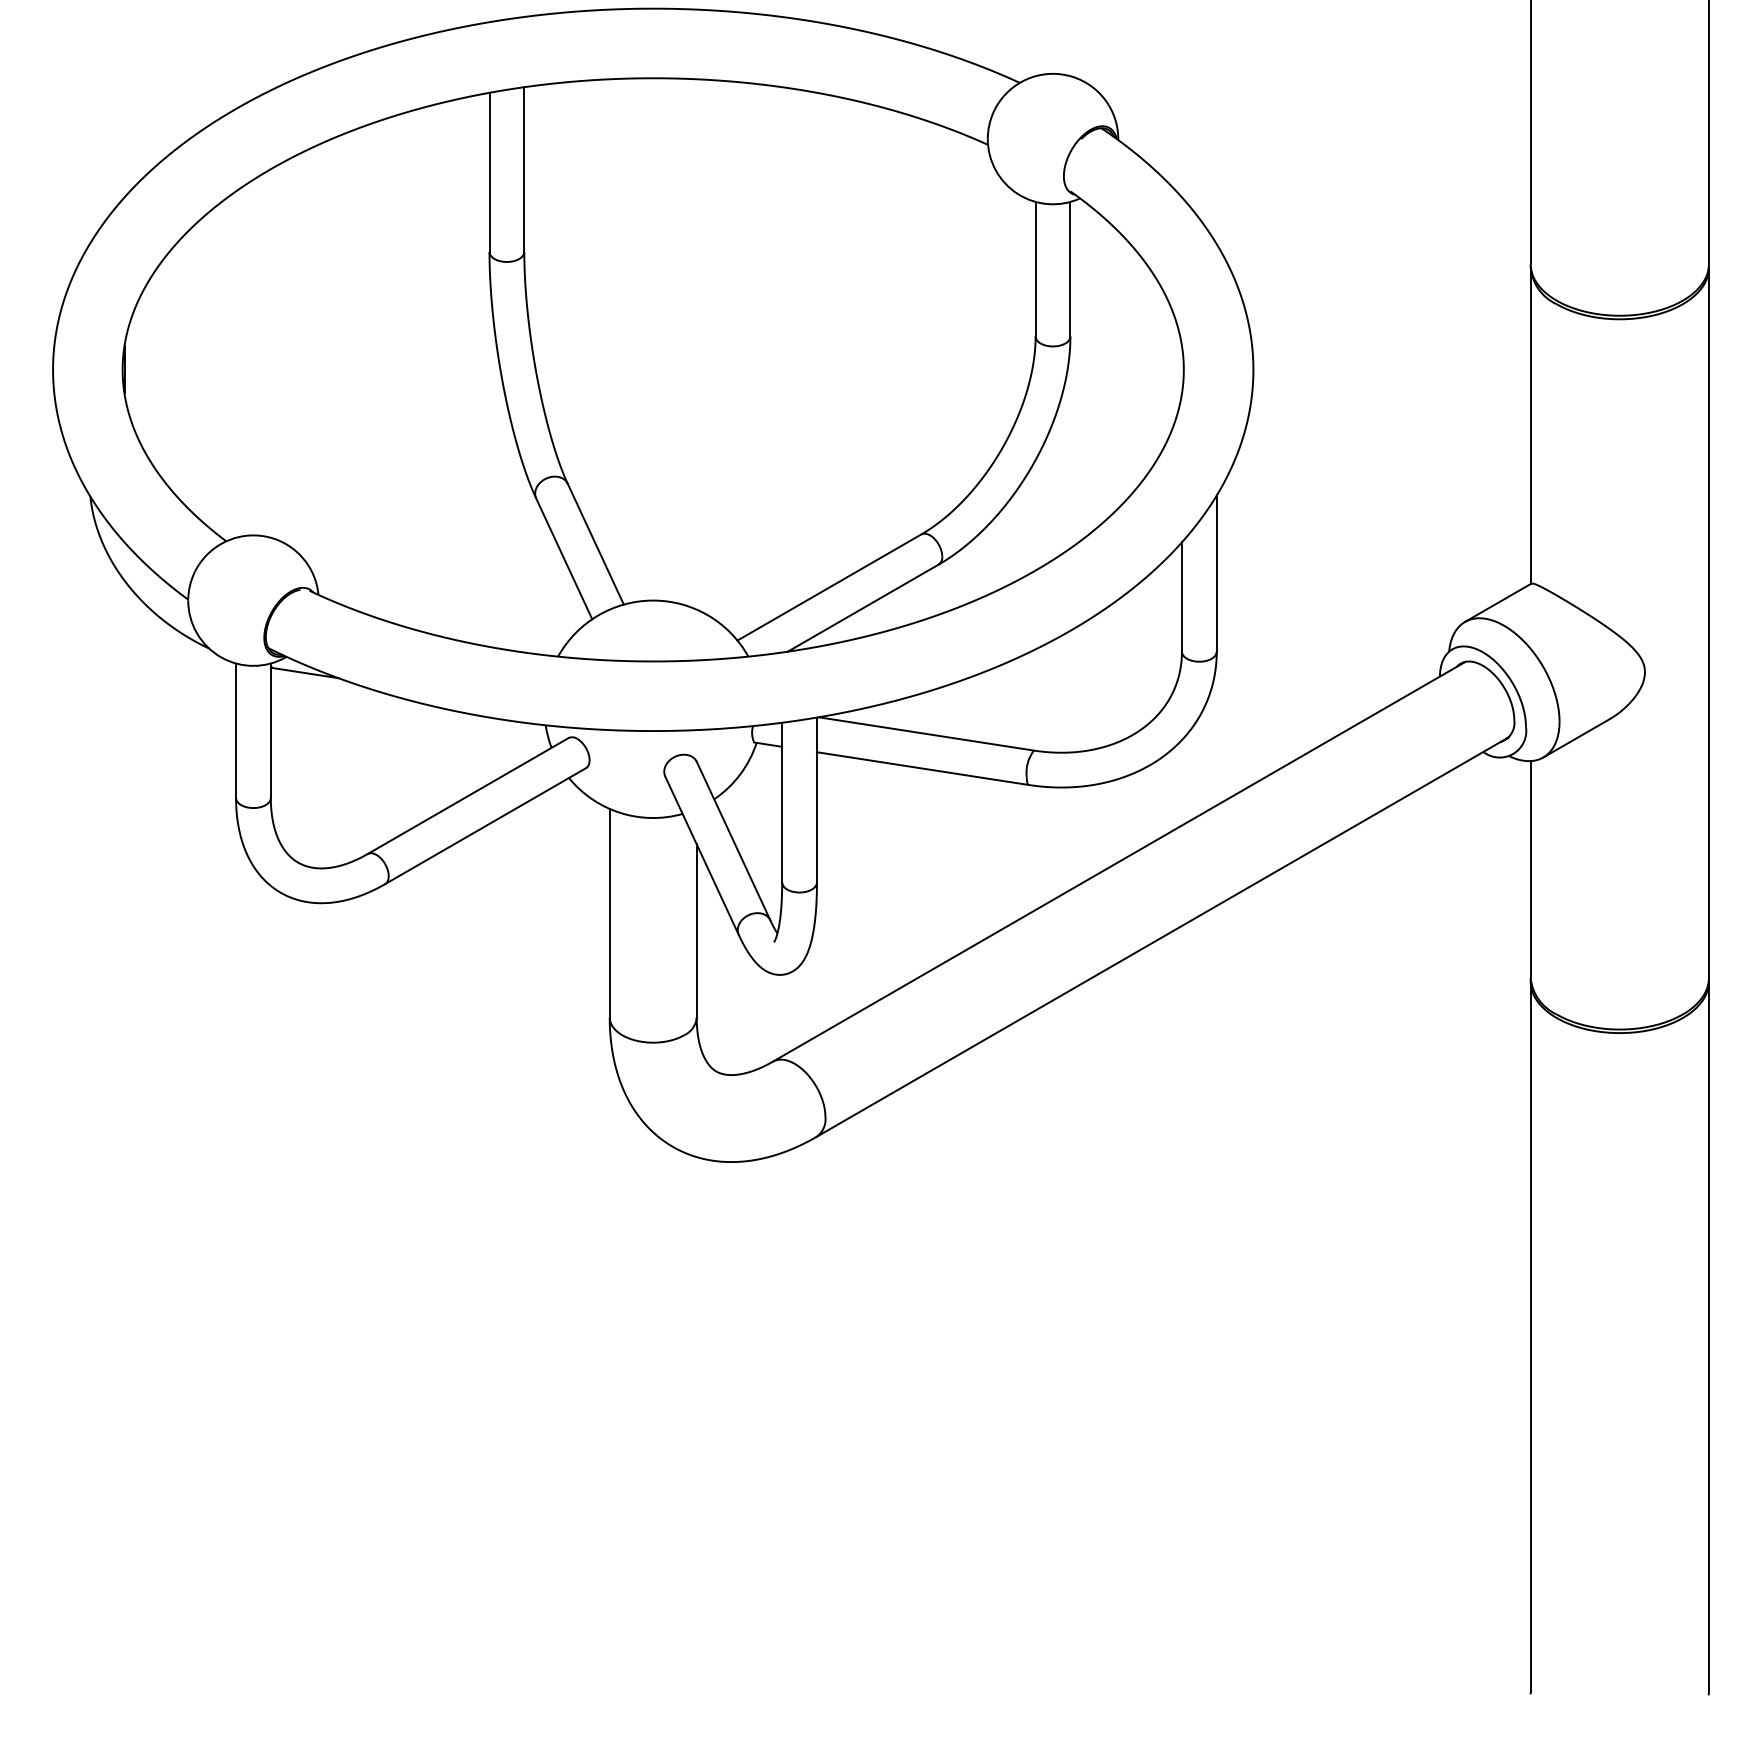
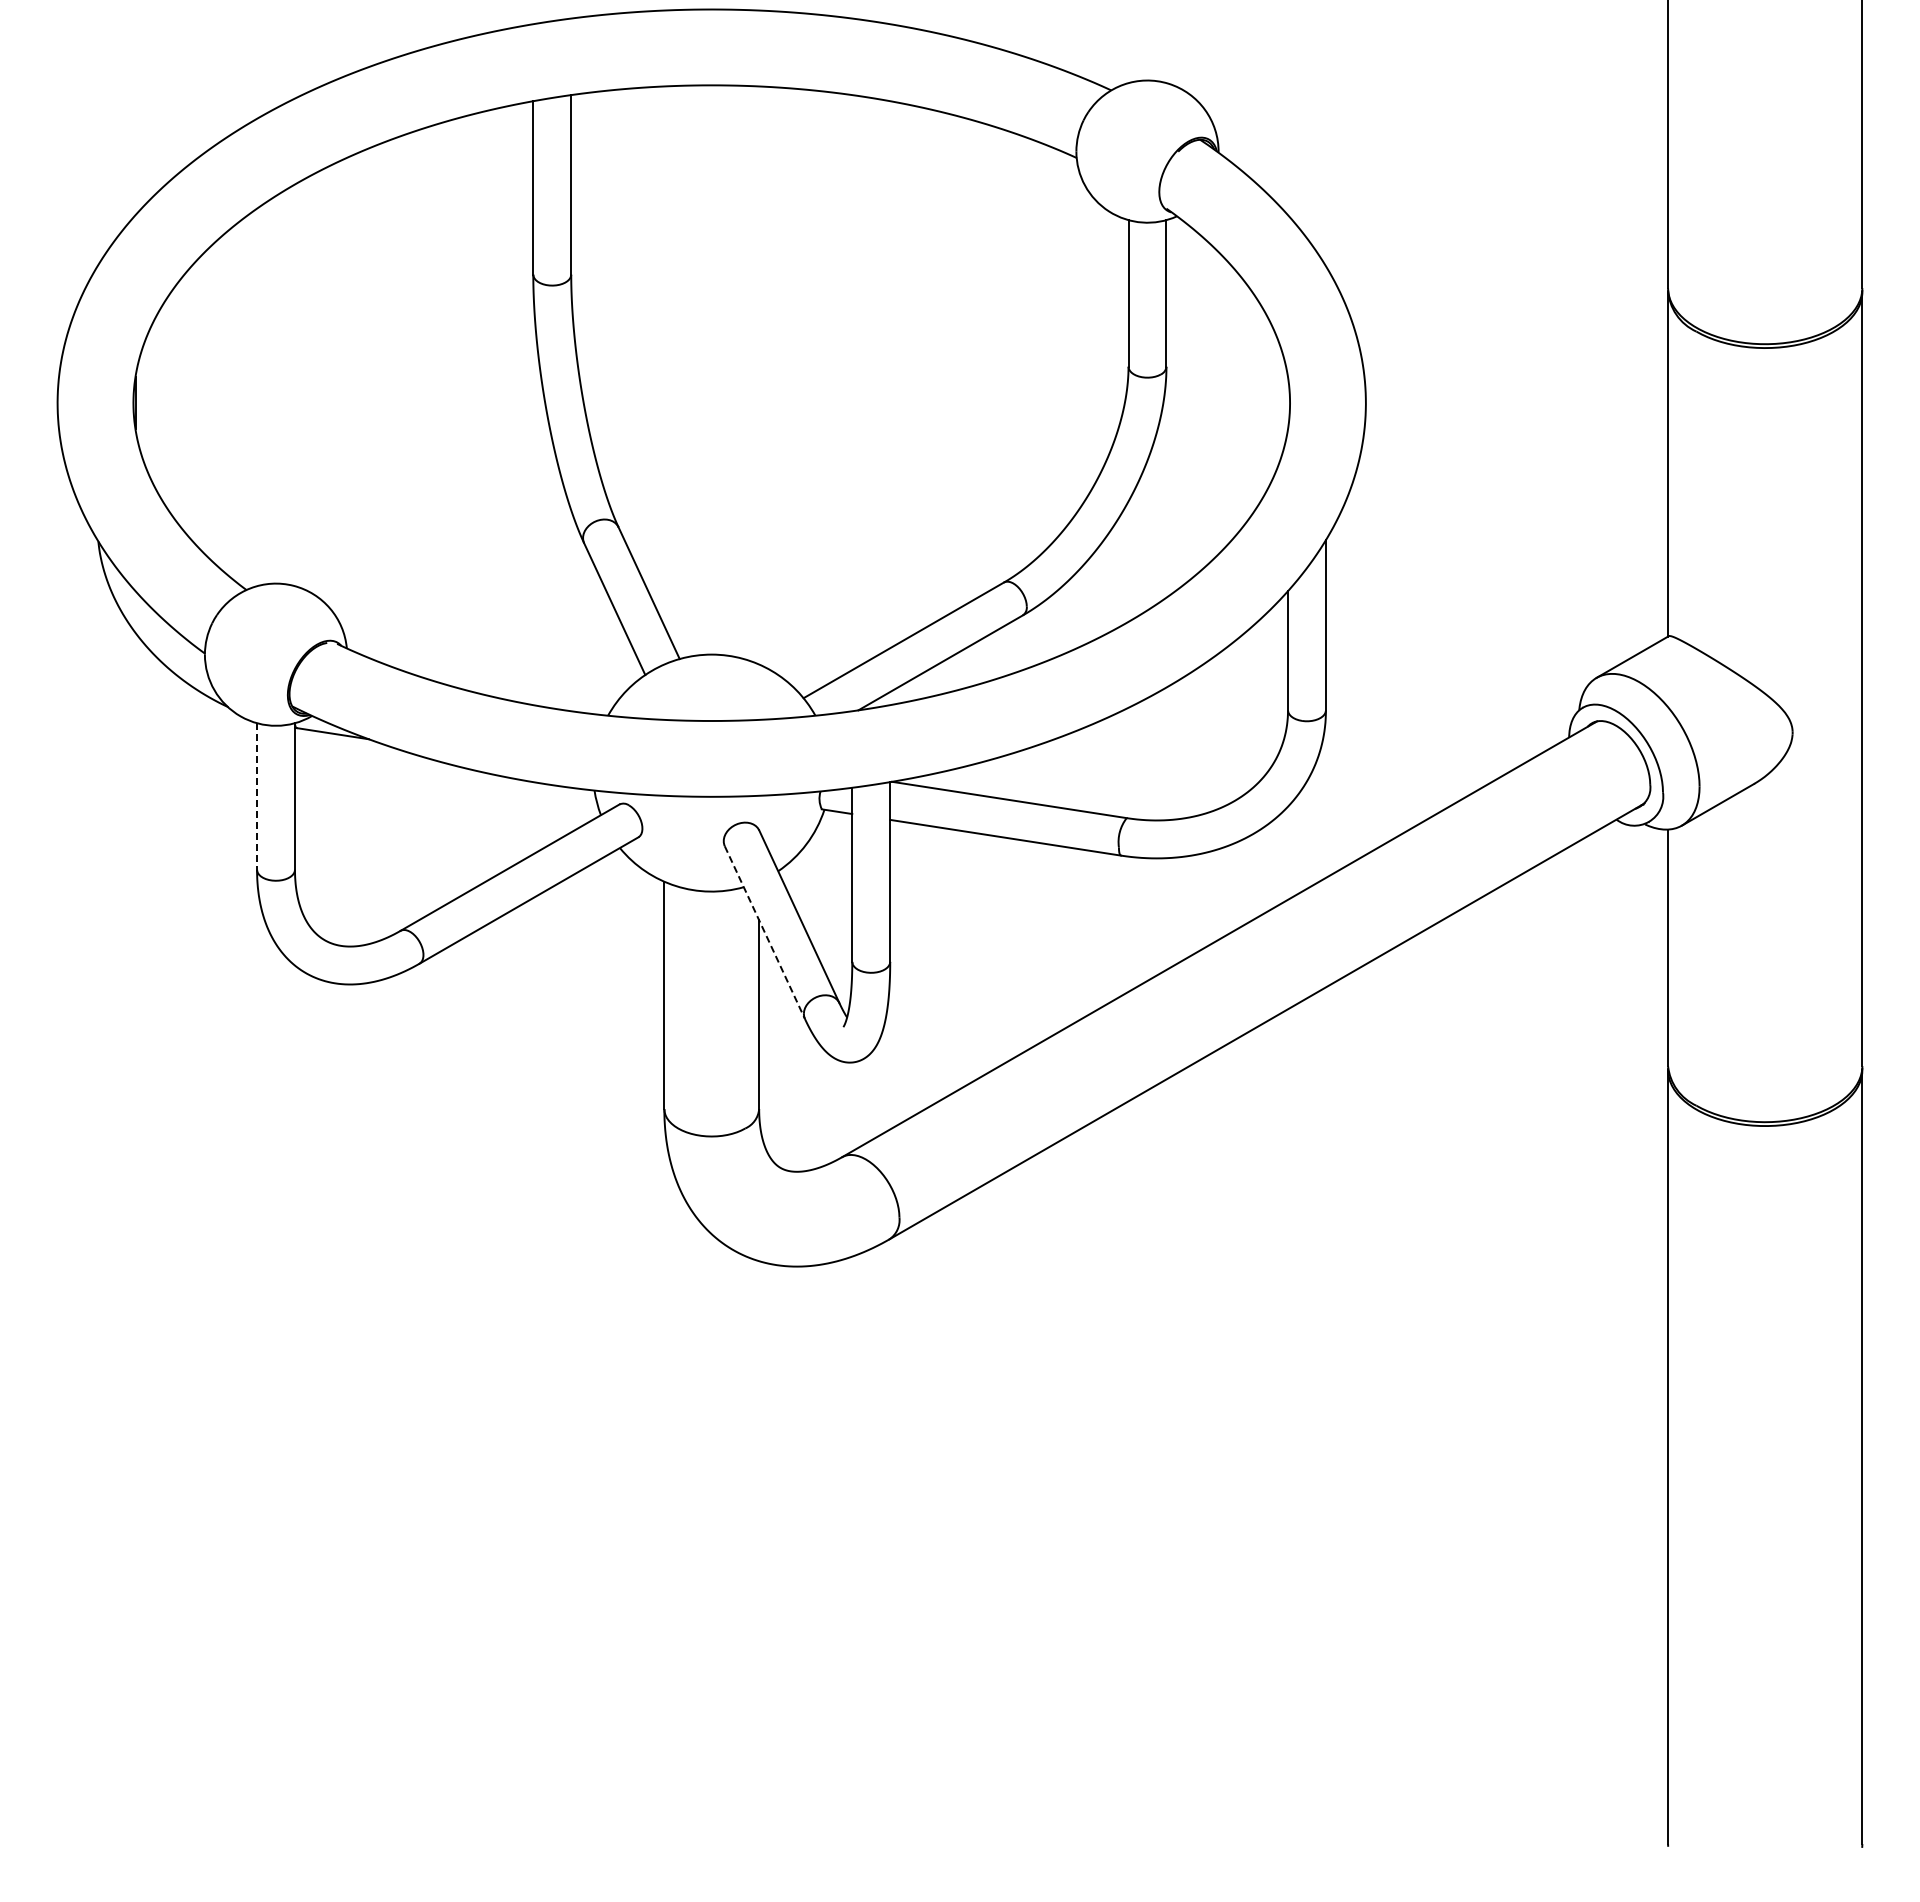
line: (236, 731) -> (257, 797), solid -> dashed
line: (702, 856) -> (765, 933), solid -> dashed

